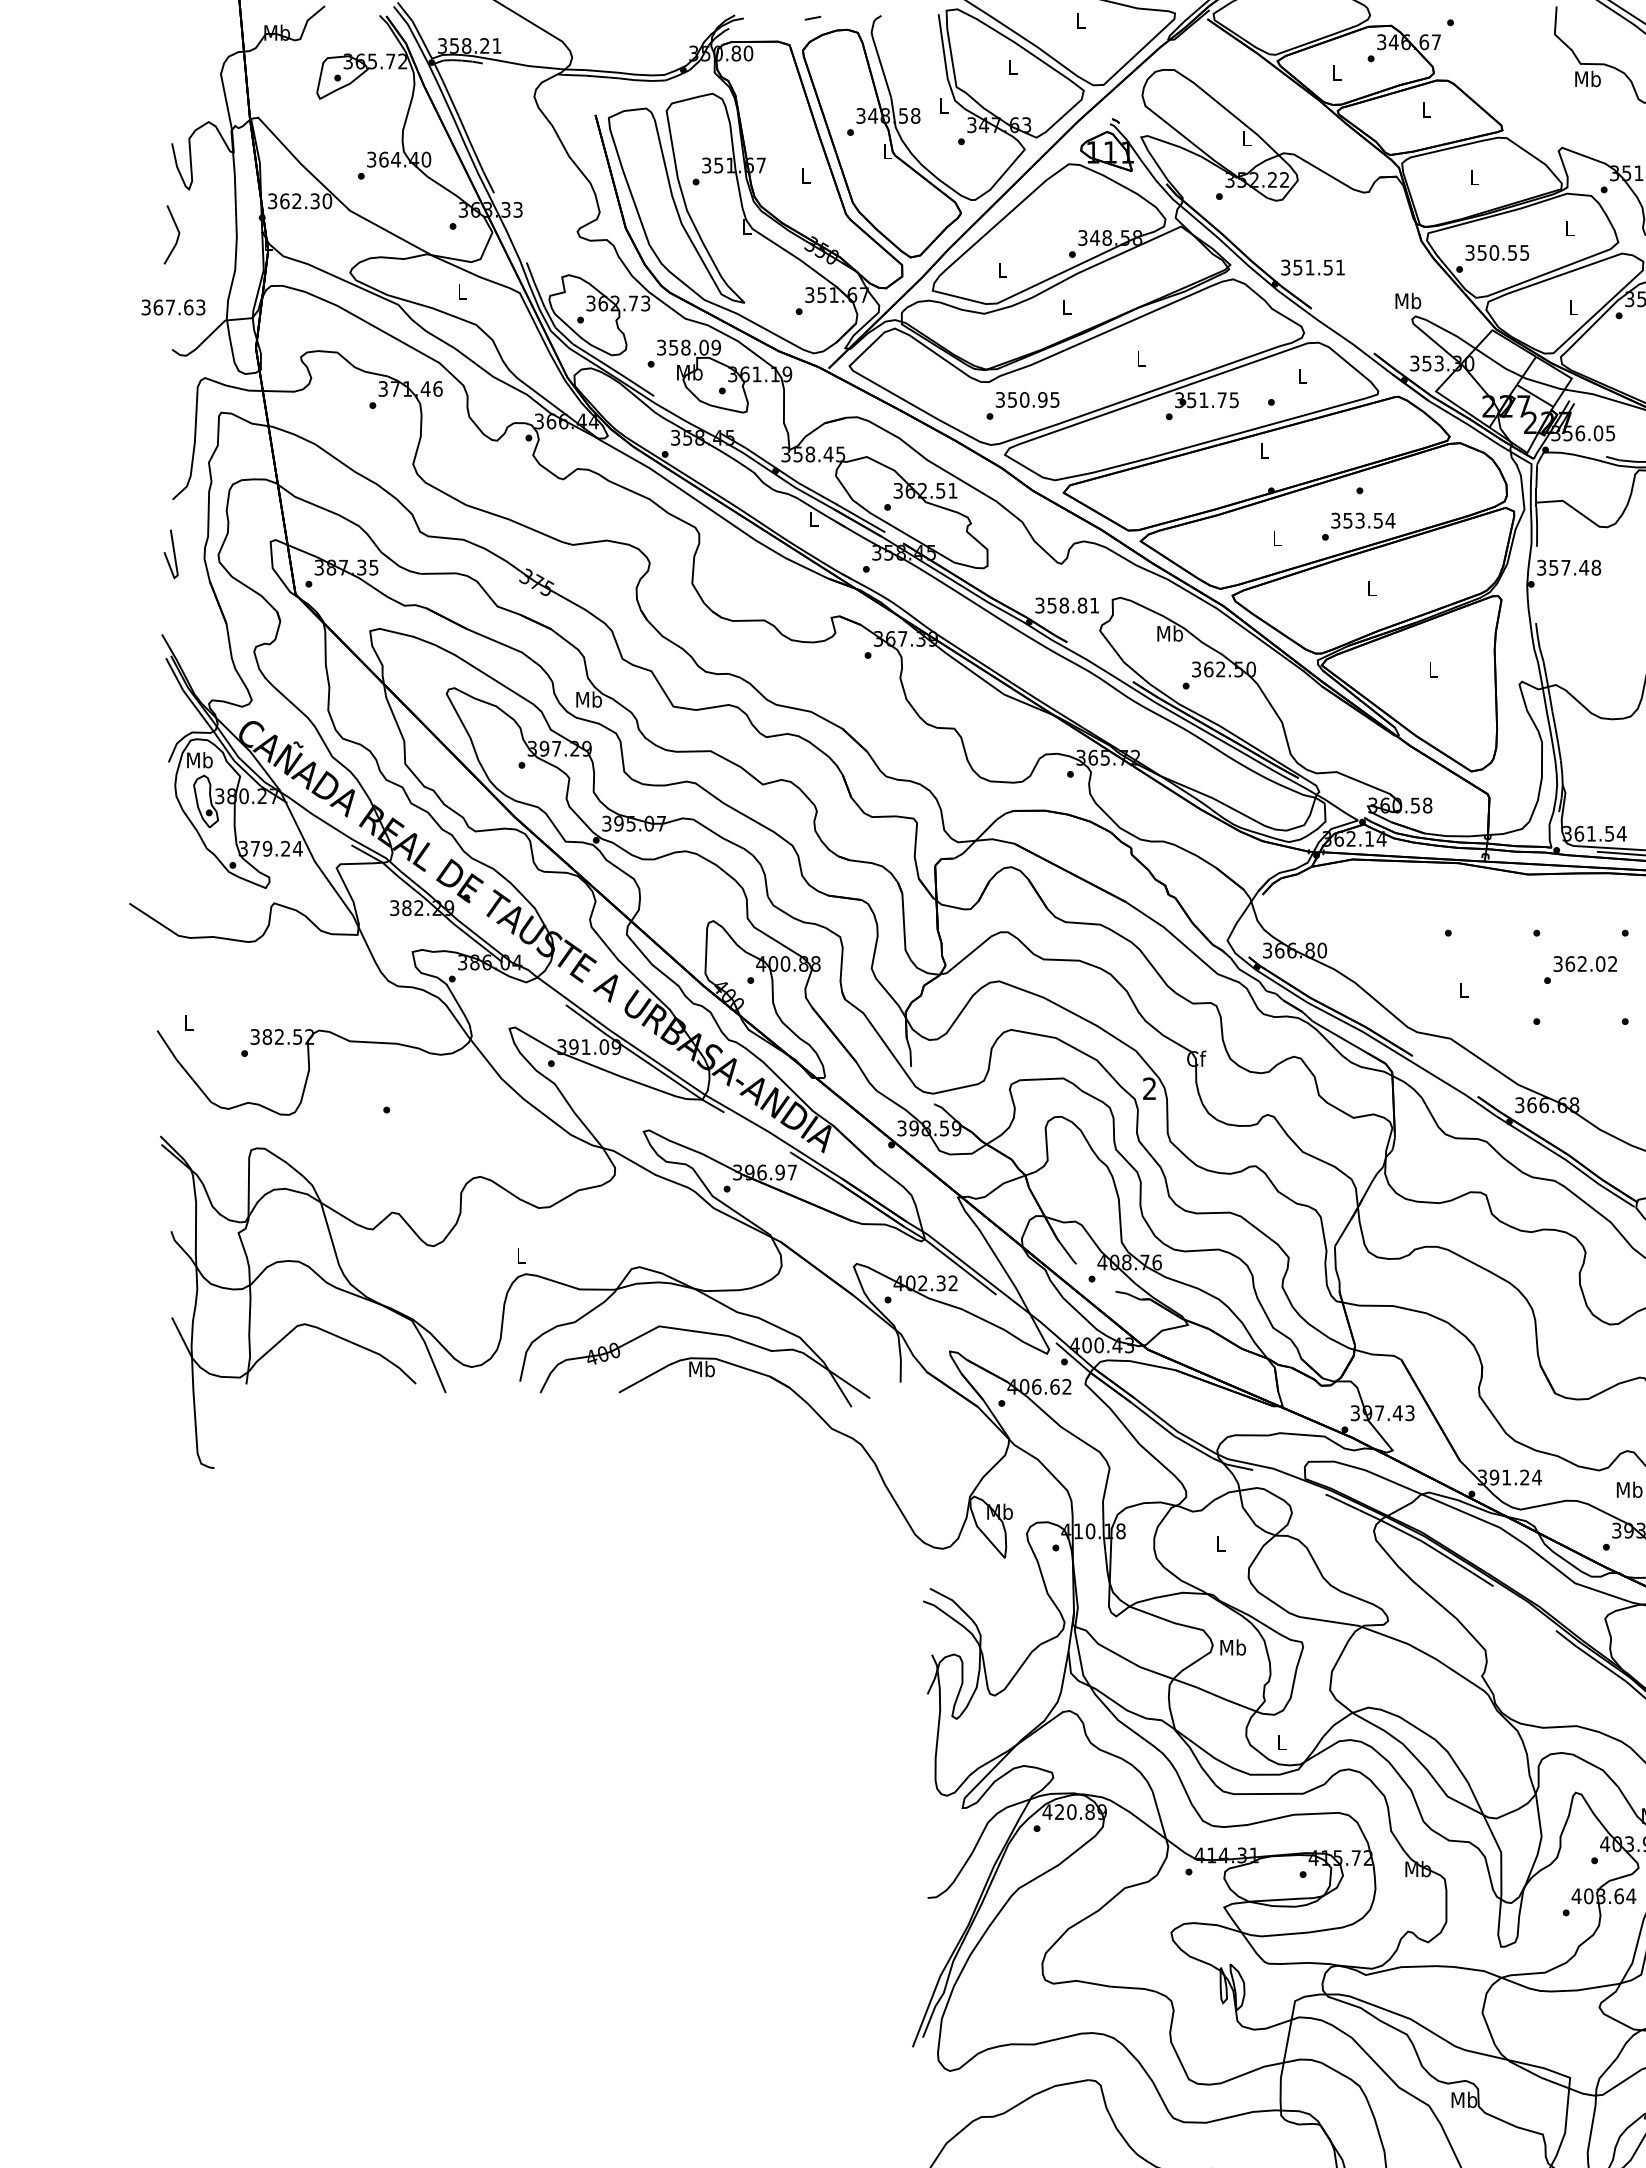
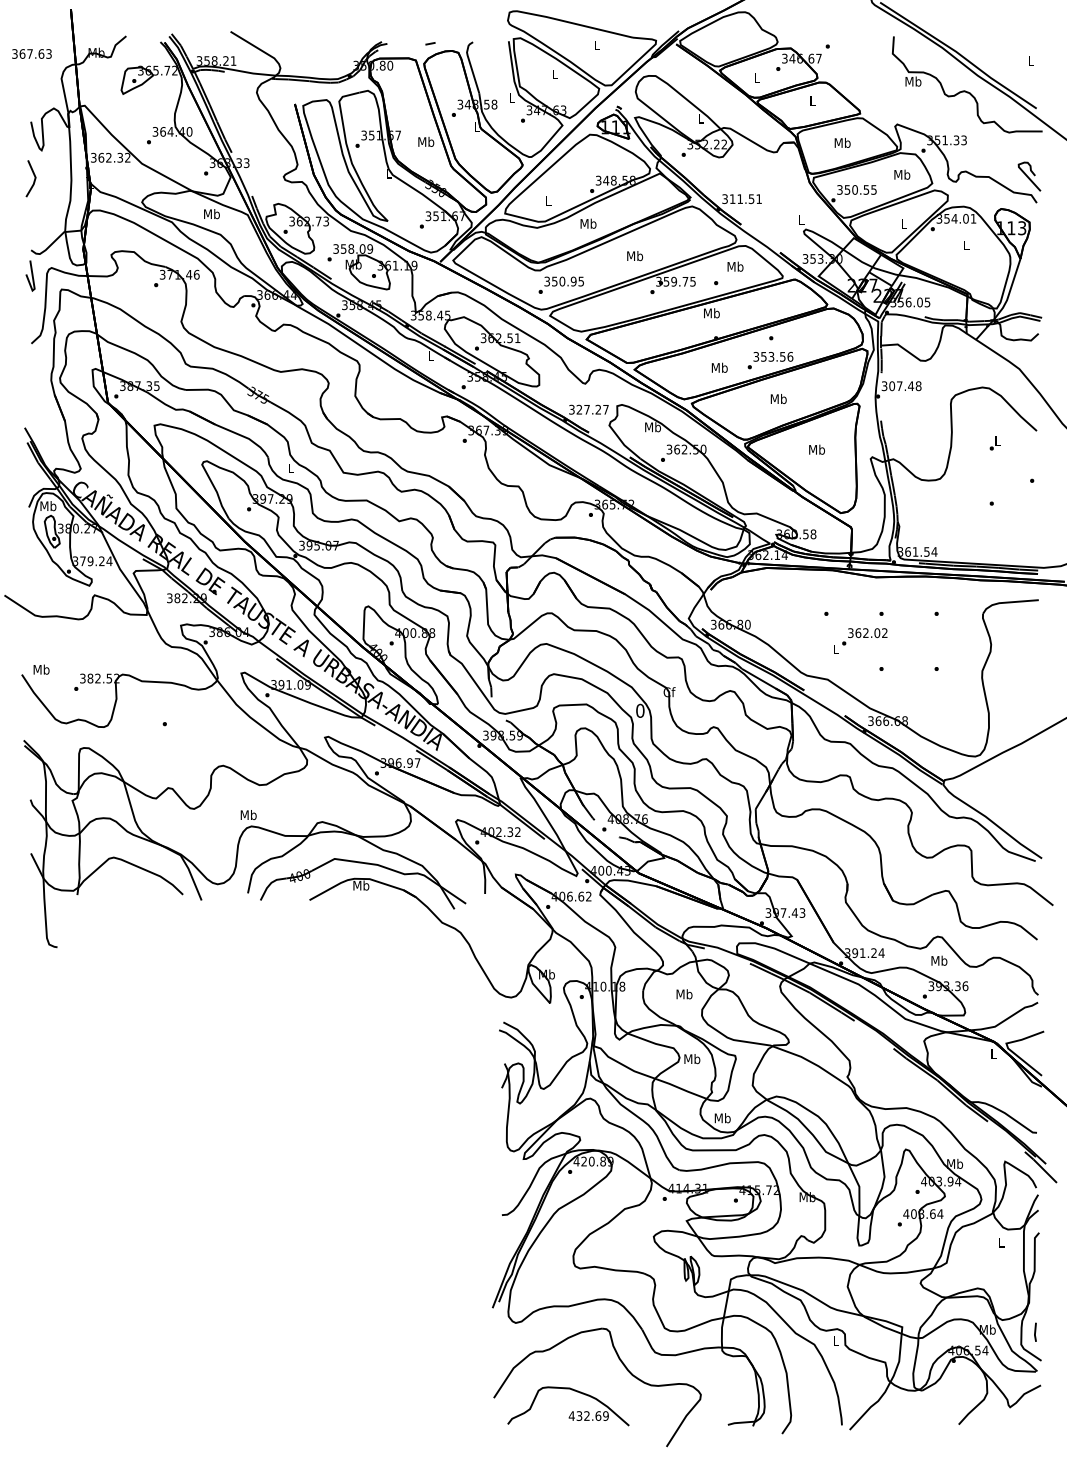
text: (806, 175) -> (426, 141), L -> Mb
text: (1474, 176) -> (842, 142), L -> Mb
text: (326, 200) -> (127, 157), 362.30 -> 362.32
text: (1570, 228) -> (902, 174), L -> Mb
text: (1297, 268) -> (732, 199), 351.51 -> 311.51
text: (461, 292) -> (211, 214), L -> Mb
text: (1408, 300) -> (801, 219), Mb -> L
text: (172, 306) -> (31, 53), moved
text: (1066, 306) -> (588, 223), L -> Mb
text: (1141, 359) -> (635, 256), L -> Mb
text: (1302, 375) -> (735, 266), L -> Mb
text: (1204, 399) -> (674, 281), 351.75 -> 359.75
text: (1263, 451) -> (711, 313), L -> Mb
text: (1390, 520) -> (790, 356), 353.54 -> 353.56
text: (1276, 537) -> (719, 367), L -> Mb
line: (172, 553) -> (31, 275), moved
text: (1554, 568) -> (892, 386), 357.48 -> 307.48
text: (1371, 589) -> (778, 399), L -> Mb
text: (1072, 605) -> (592, 409), 358.81 -> 327.27
text: (1432, 669) -> (816, 449), L -> Mb
text: (588, 699) -> (290, 468), Mb -> L
text: (1580, 969) -> (864, 636), moved
text: (188, 1022) -> (41, 669), L -> Mb
text: (1150, 1088) -> (640, 710), 2 -> 0
text: (520, 1256) -> (248, 815), L -> Mb
text: (1220, 1543) -> (684, 994), L -> Mb
text: (1281, 1742) -> (722, 1118), L -> Mb
text: (1464, 2099) -> (836, 1340), Mb -> L

